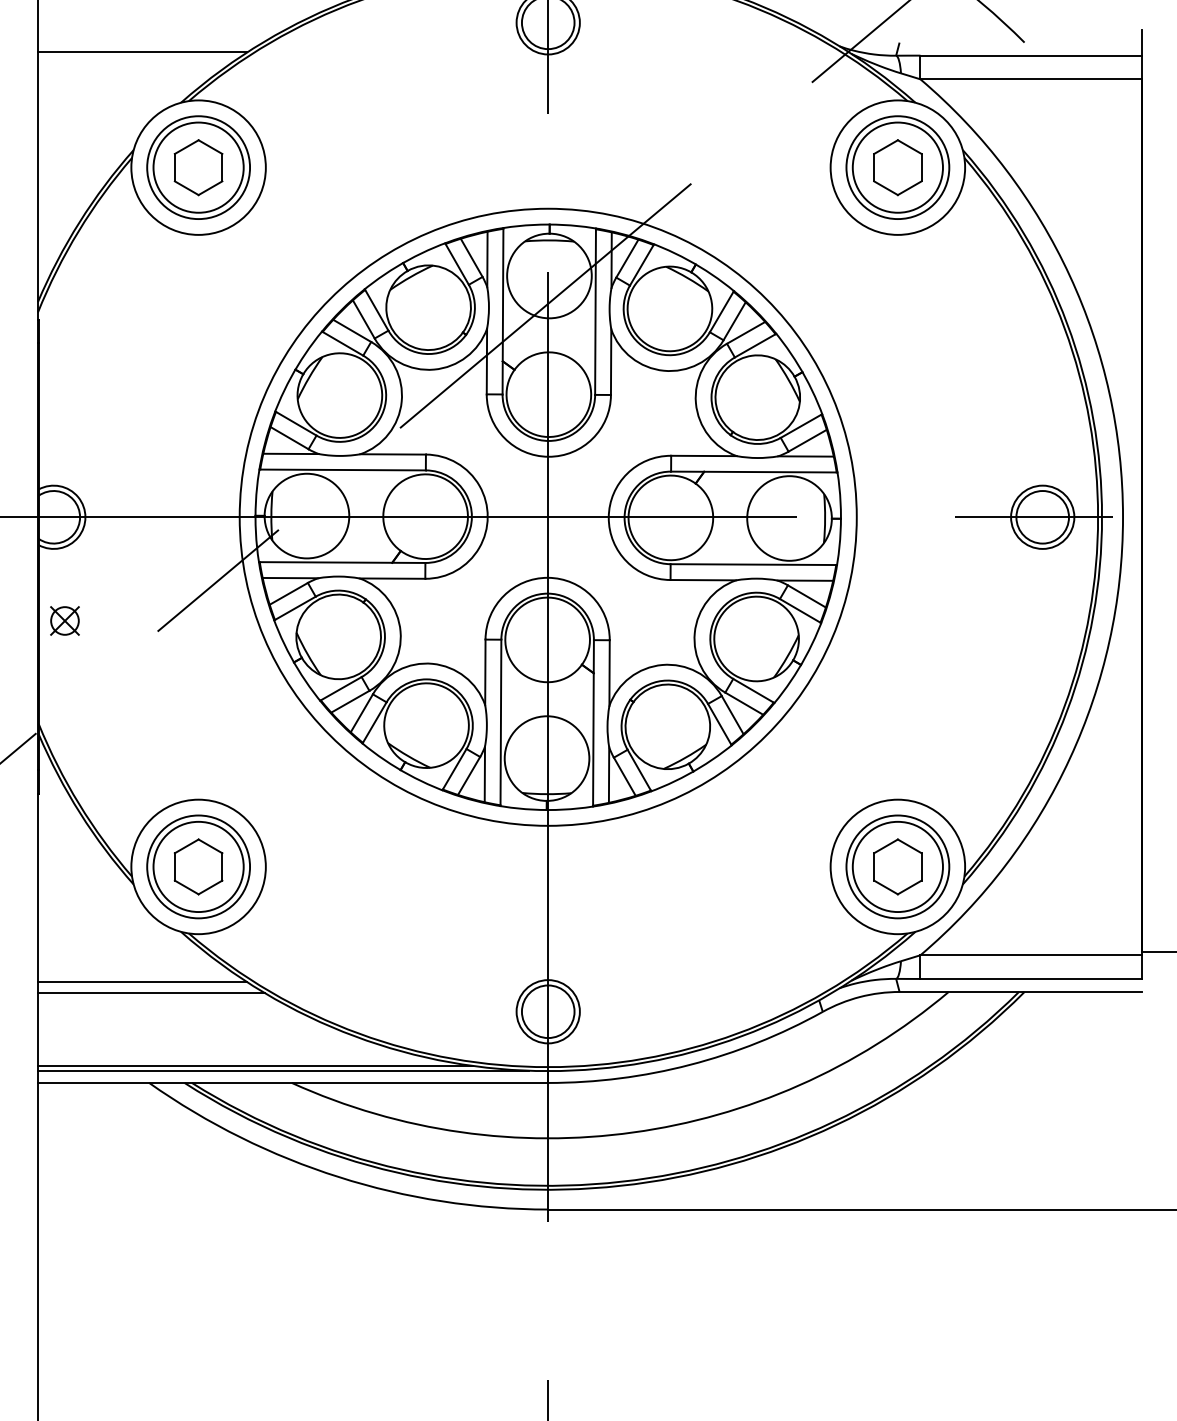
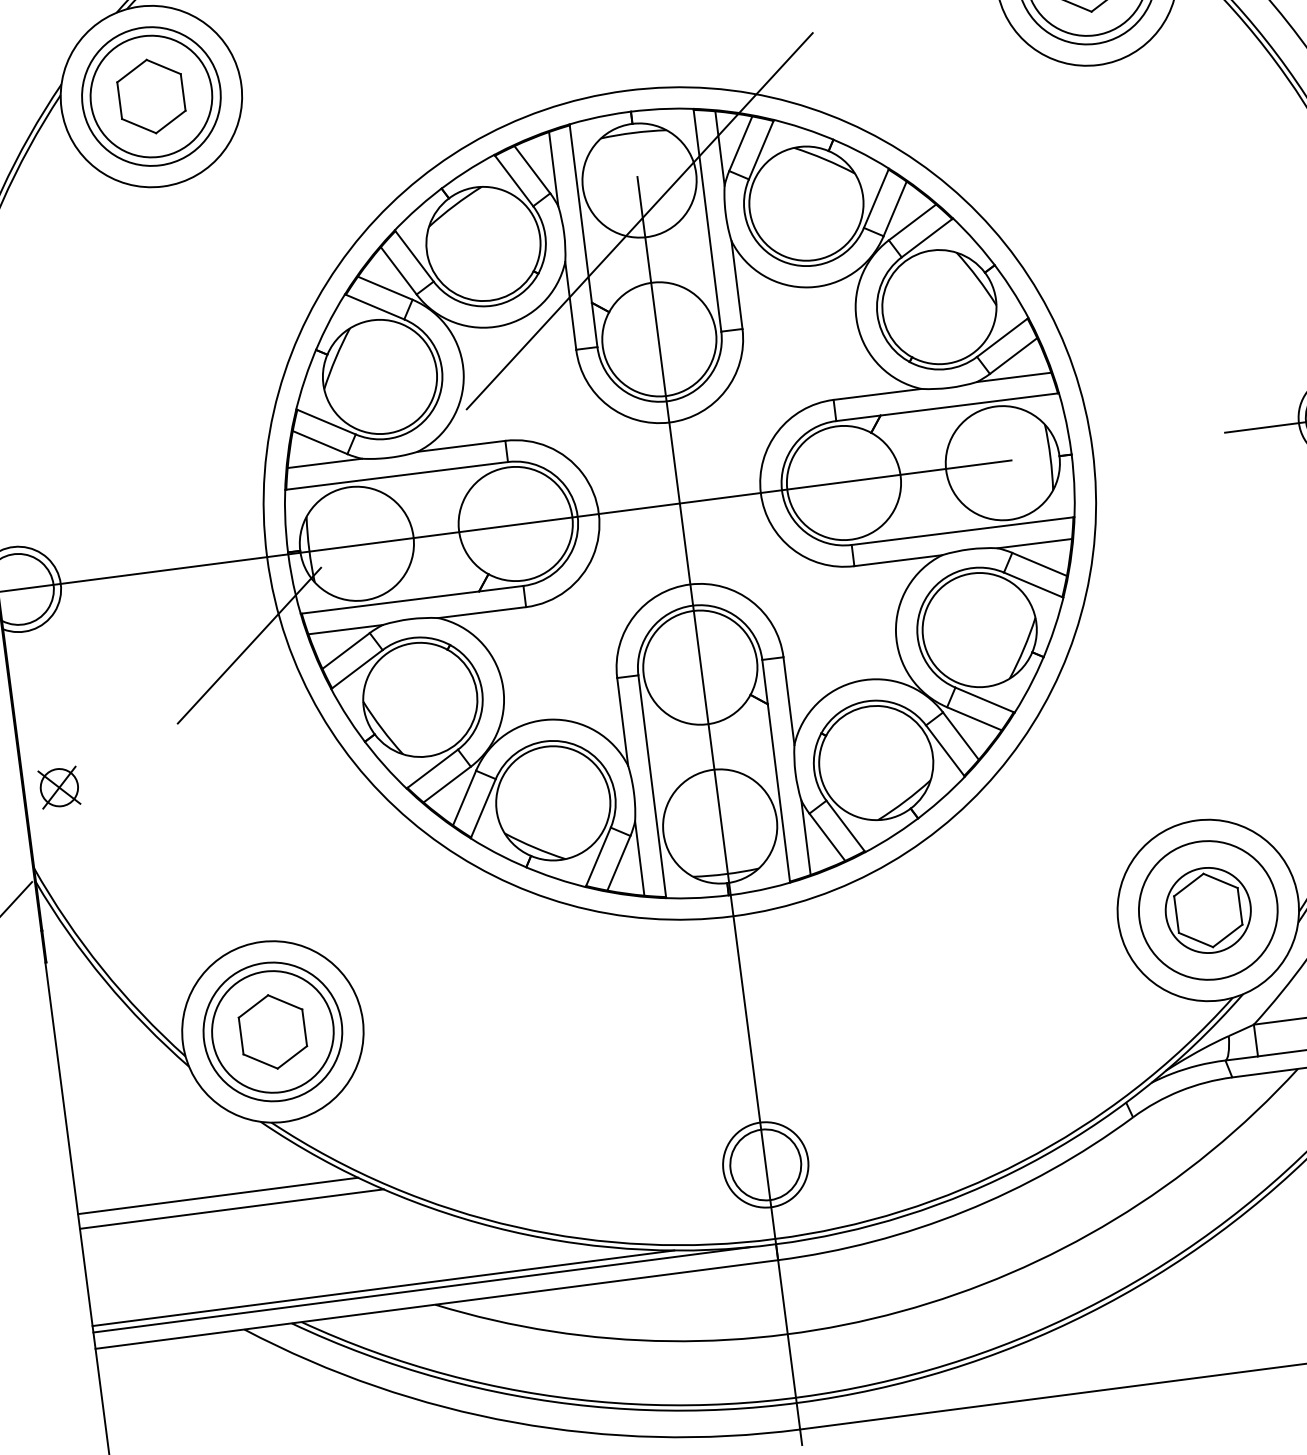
part: (64, 620) -> (58, 787), moved
circle: (897, 866) -> (1207, 909), size x0.7

